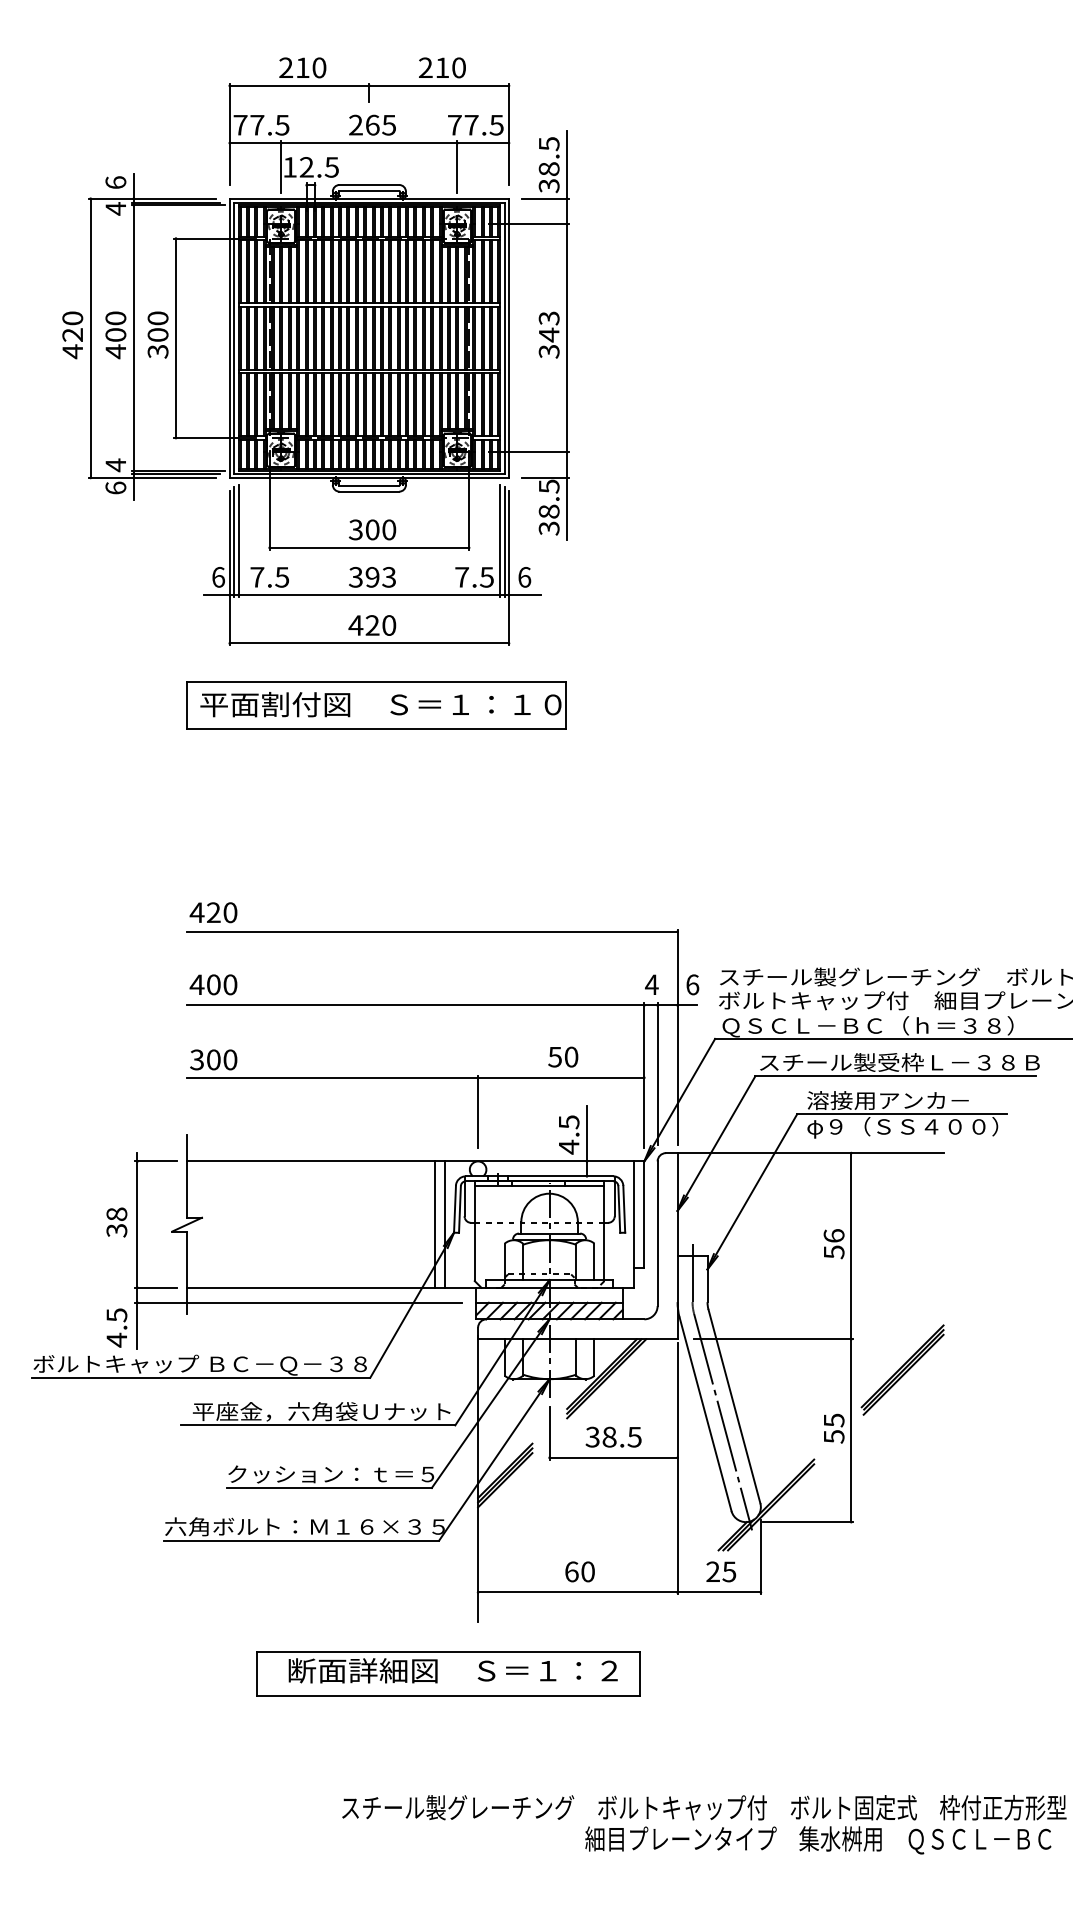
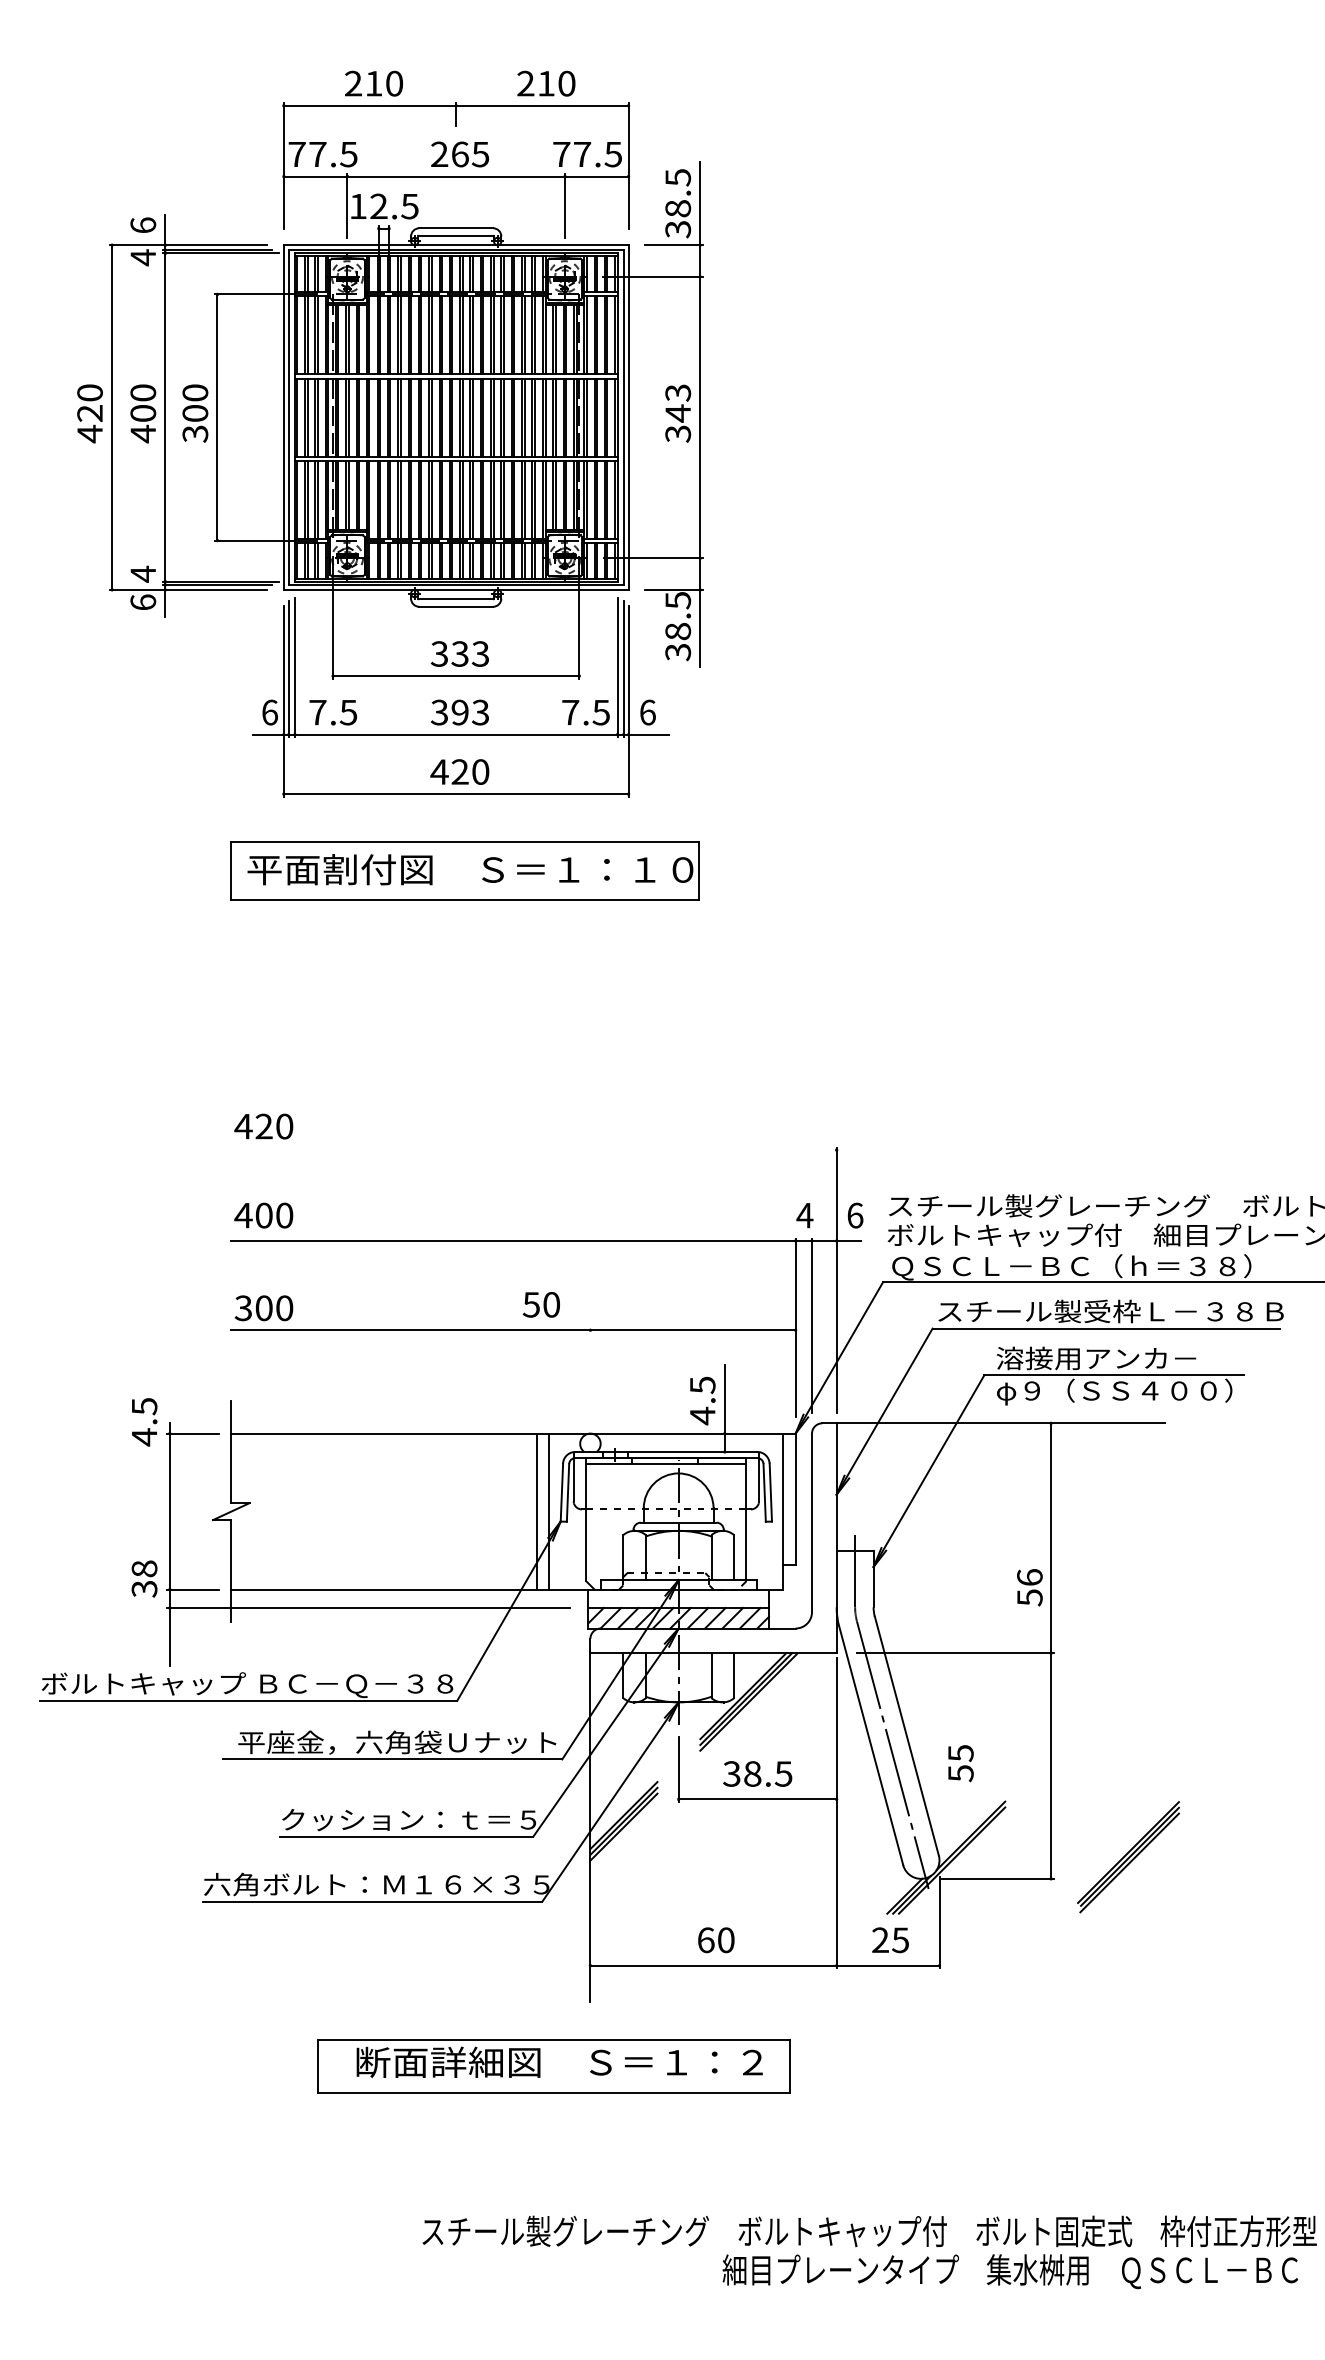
text: (380, 529) -> (470, 653), 300 -> 333
line: (431, 932) -> (533, 1150), removed
text: (562, 1056) -> (540, 1304), moved
line: (478, 1111) -> (590, 1371), removed
text: (116, 1222) -> (144, 1578), moved
text: (833, 1243) -> (1029, 1587), moved
text: (116, 1328) -> (144, 1422), moved
part: (902, 1370) -> (1128, 1857), moved
text: (833, 1428) -> (960, 1763), moved

